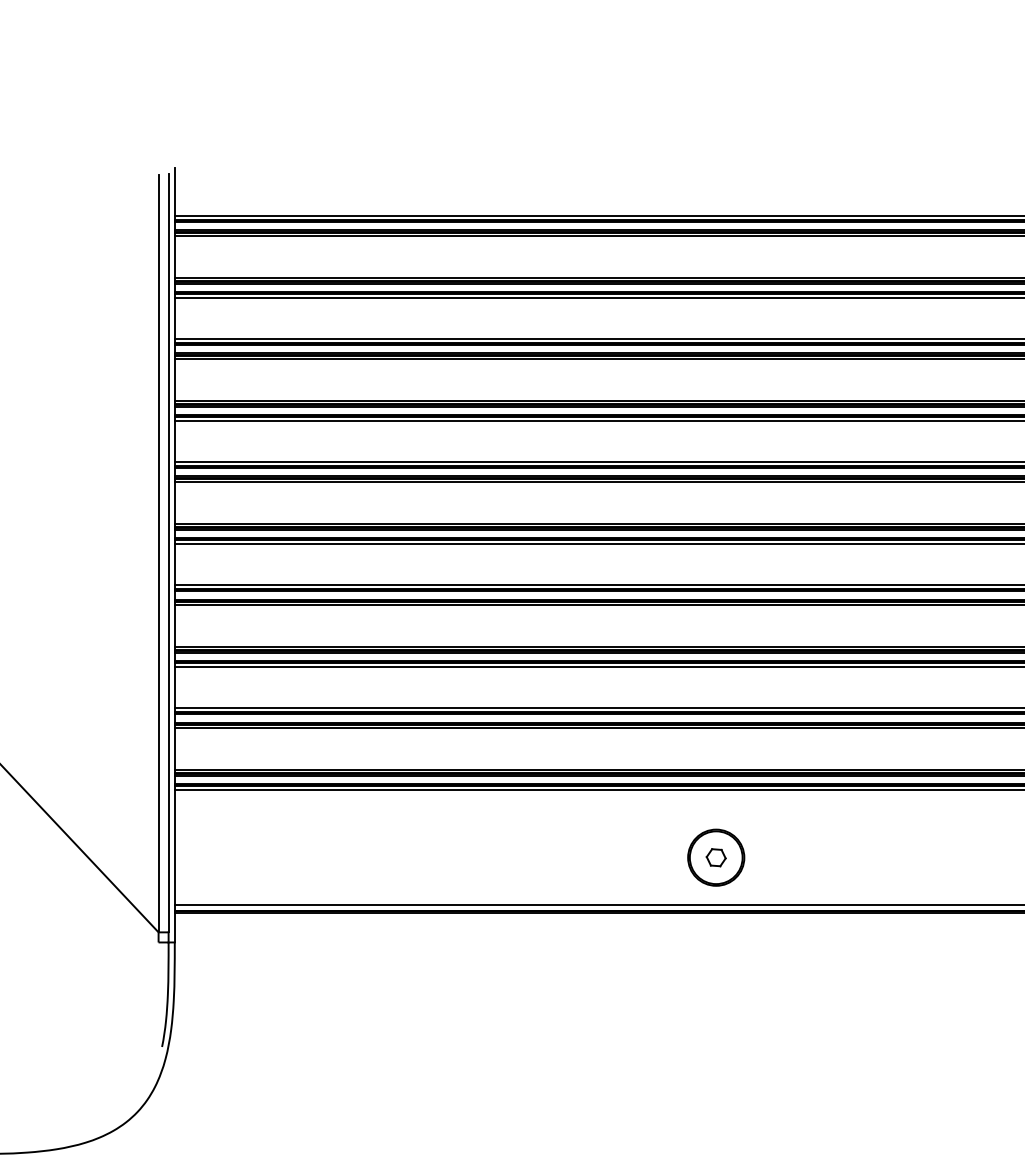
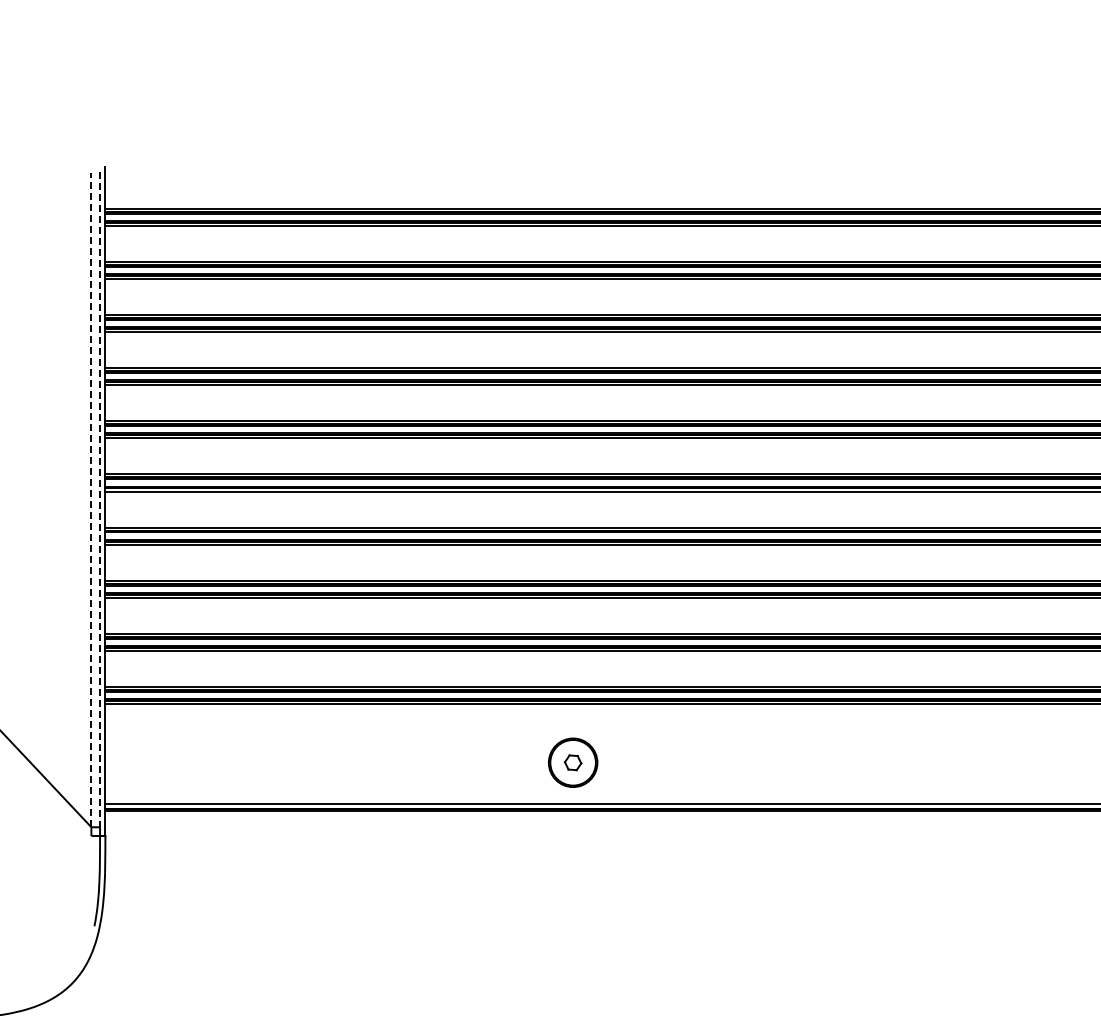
line: (158, 552) -> (91, 499), solid -> dashed
line: (169, 554) -> (100, 500), solid -> dashed

